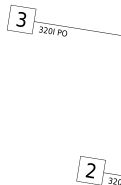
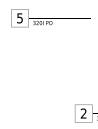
text: (21, 18) -> (19, 17), 3 -> 5

